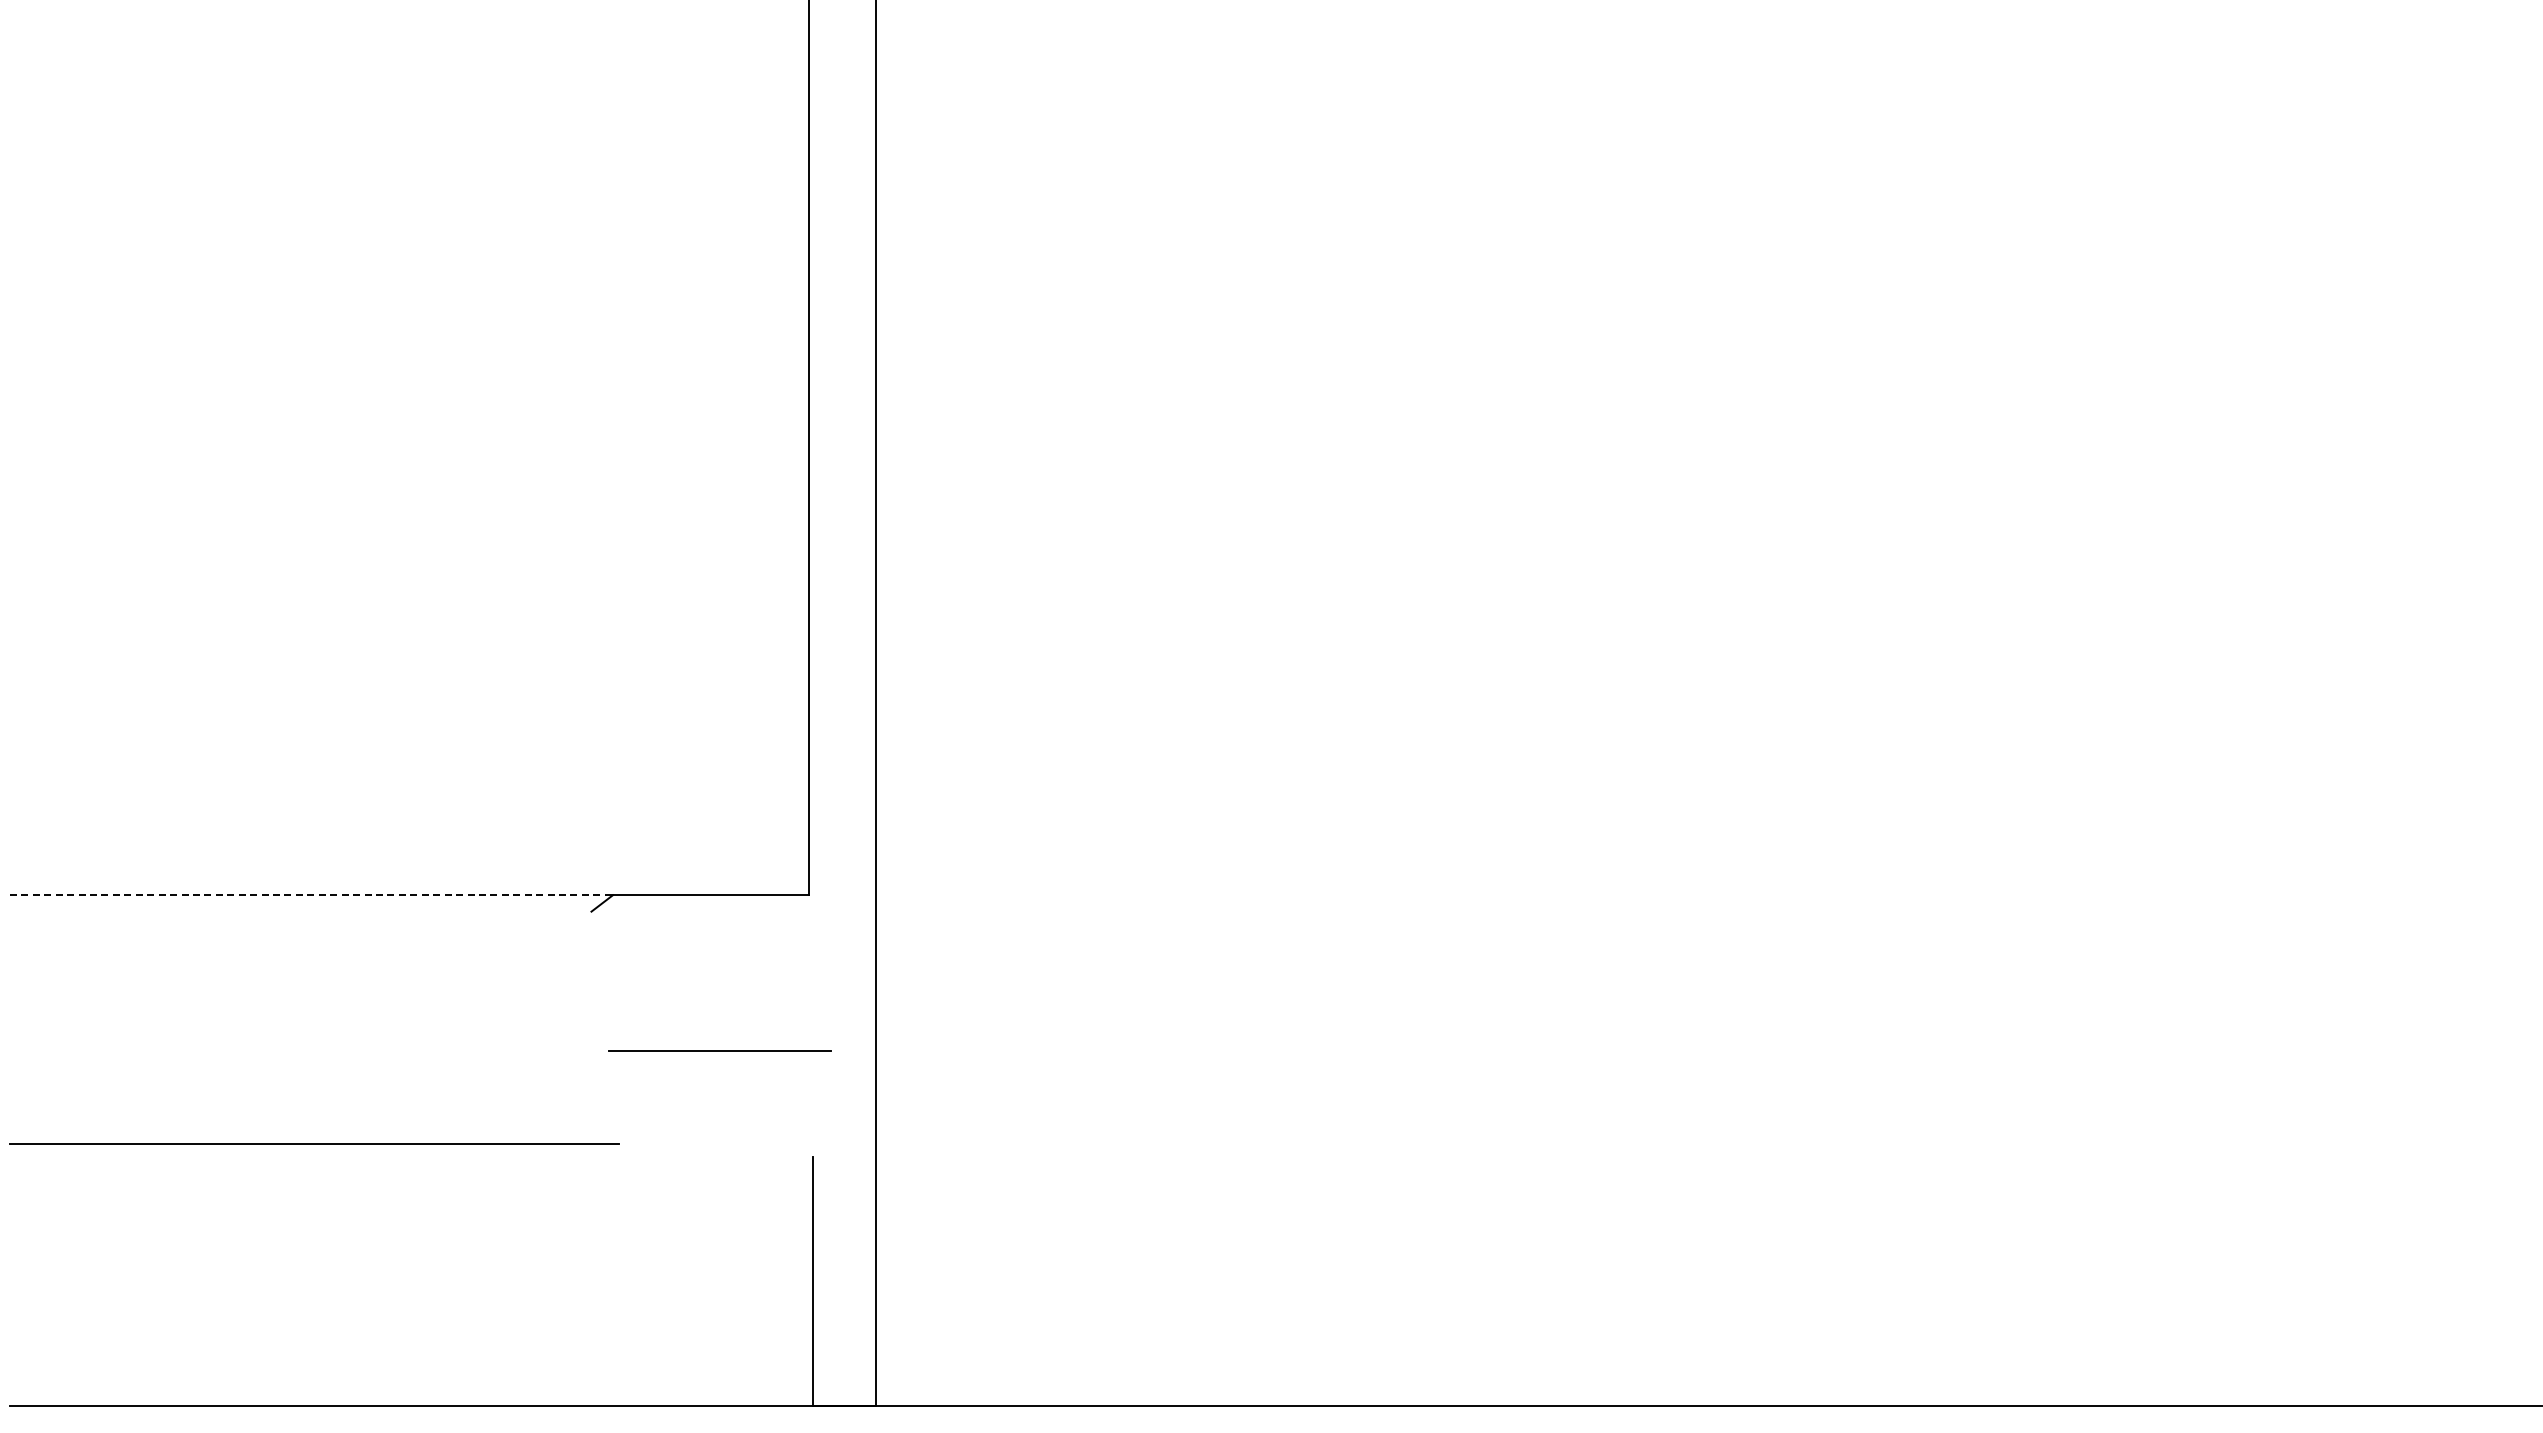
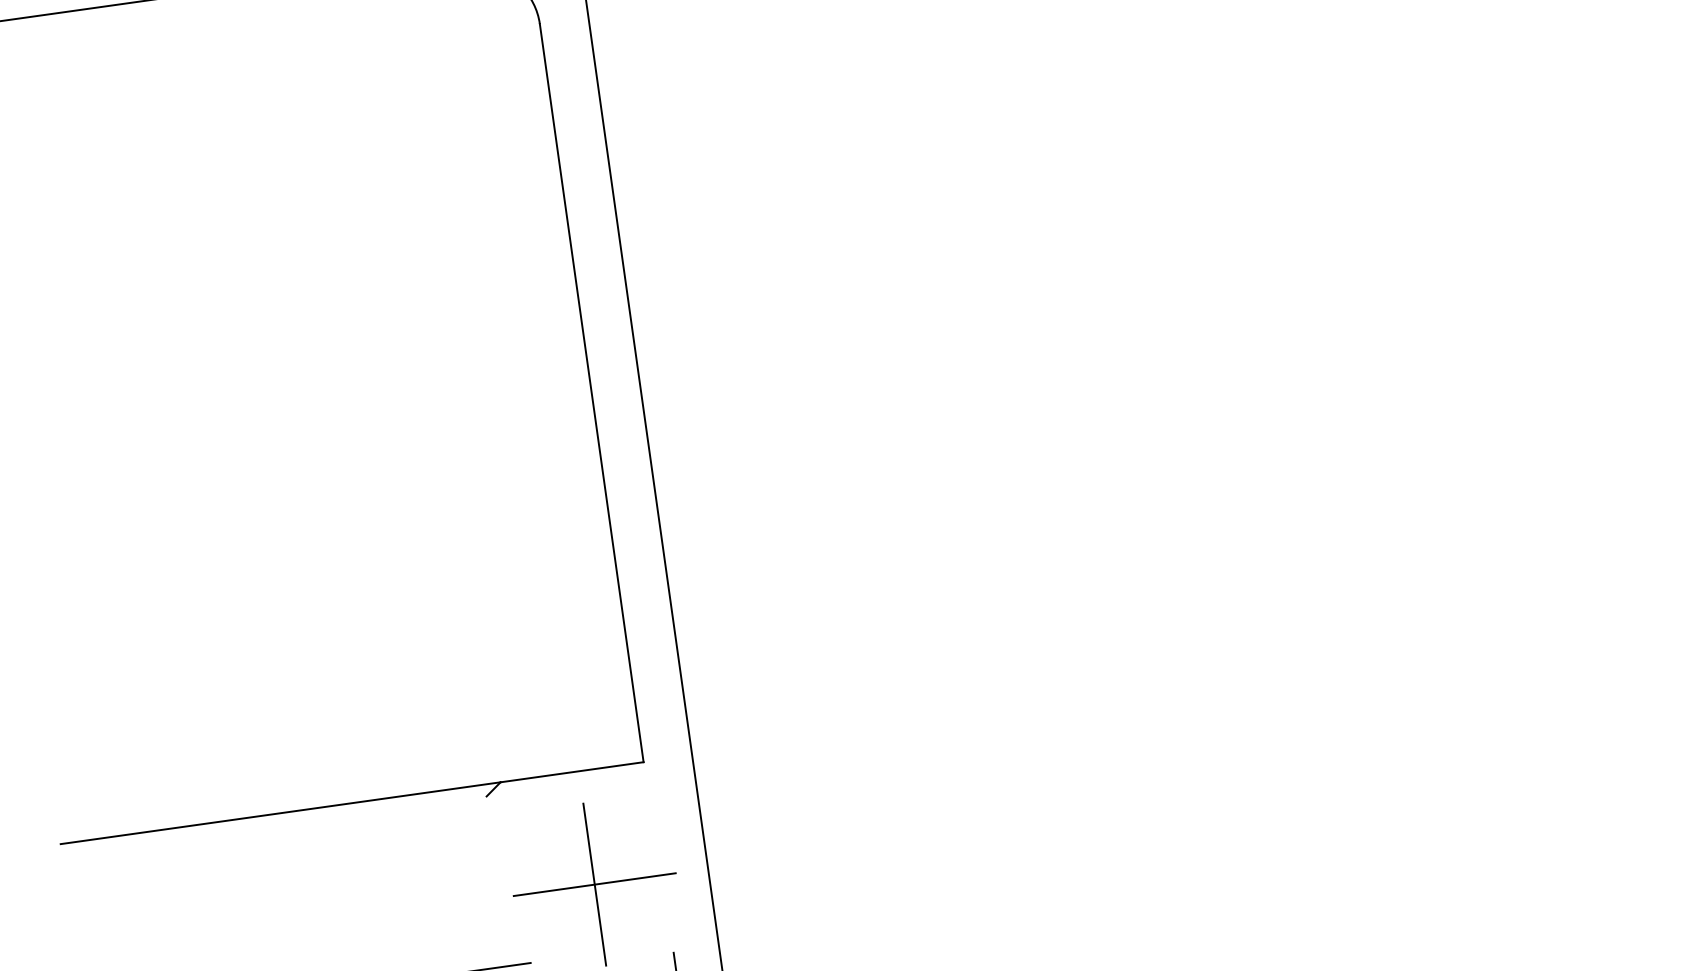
line: (311, 895) -> (280, 813), dashed -> solid
line: (720, 1050) -> (595, 884), added

